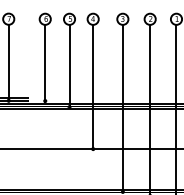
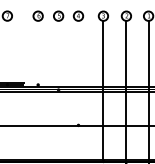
line: (8, 61) -> (7, 51), removed
line: (45, 62) -> (38, 52), removed
line: (69, 66) -> (58, 55), removed
line: (93, 86) -> (78, 72), removed

